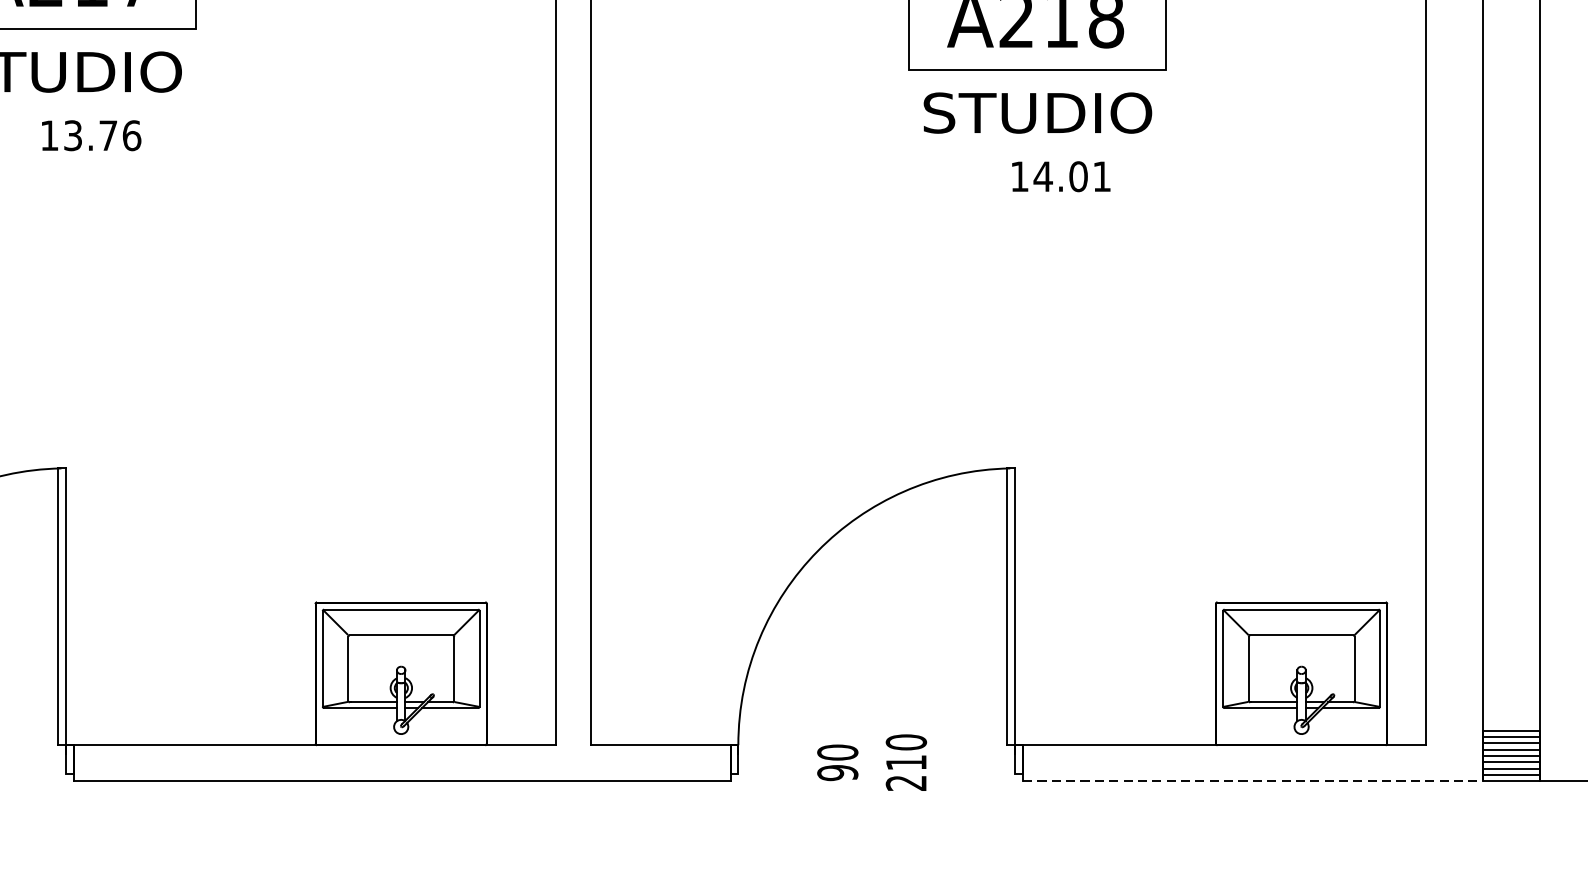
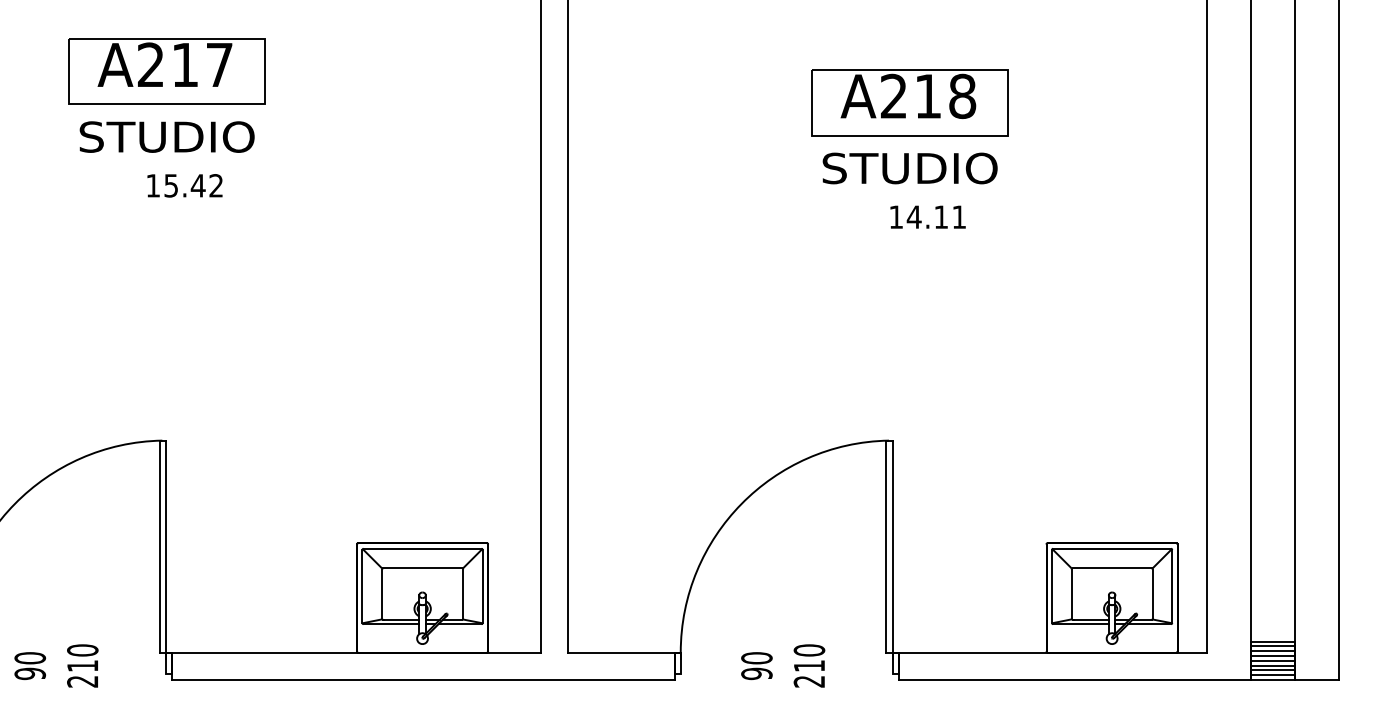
text: (103, 135) -> (194, 185), 13.76 -> 15.42
text: (1078, 175) -> (941, 216), 14.01 -> 14.11
line: (1253, 780) -> (1075, 679), dashed -> solid

